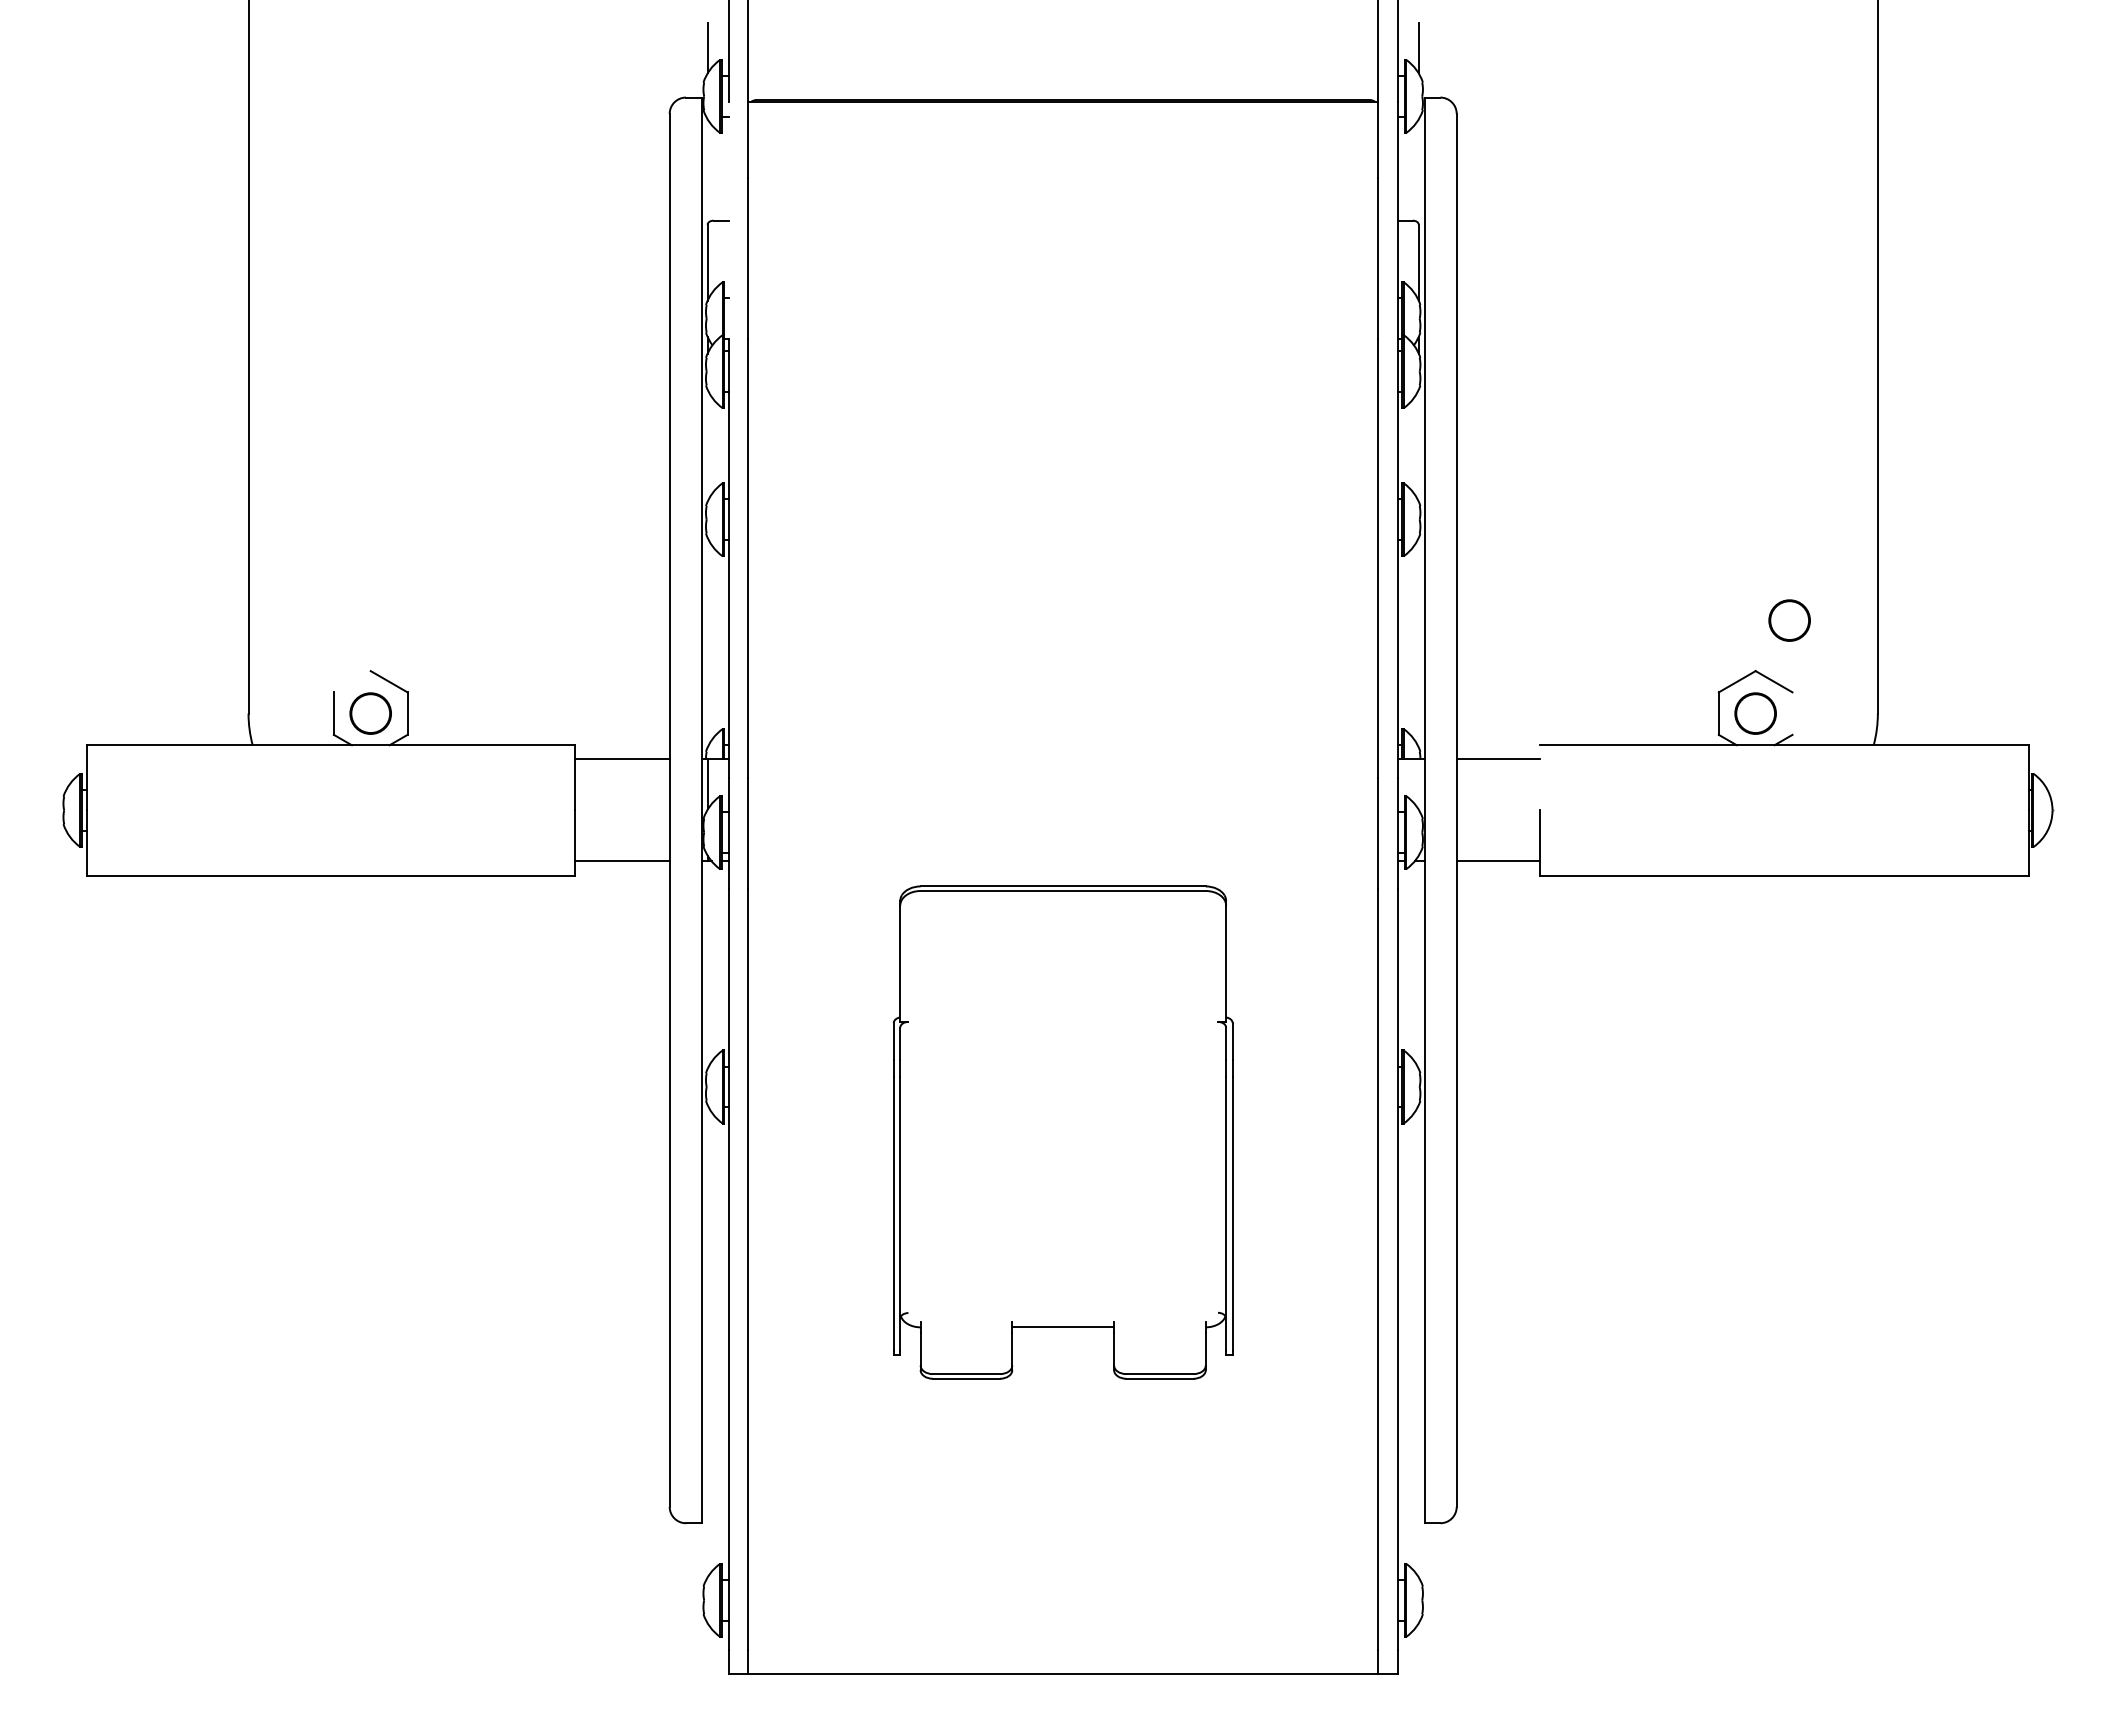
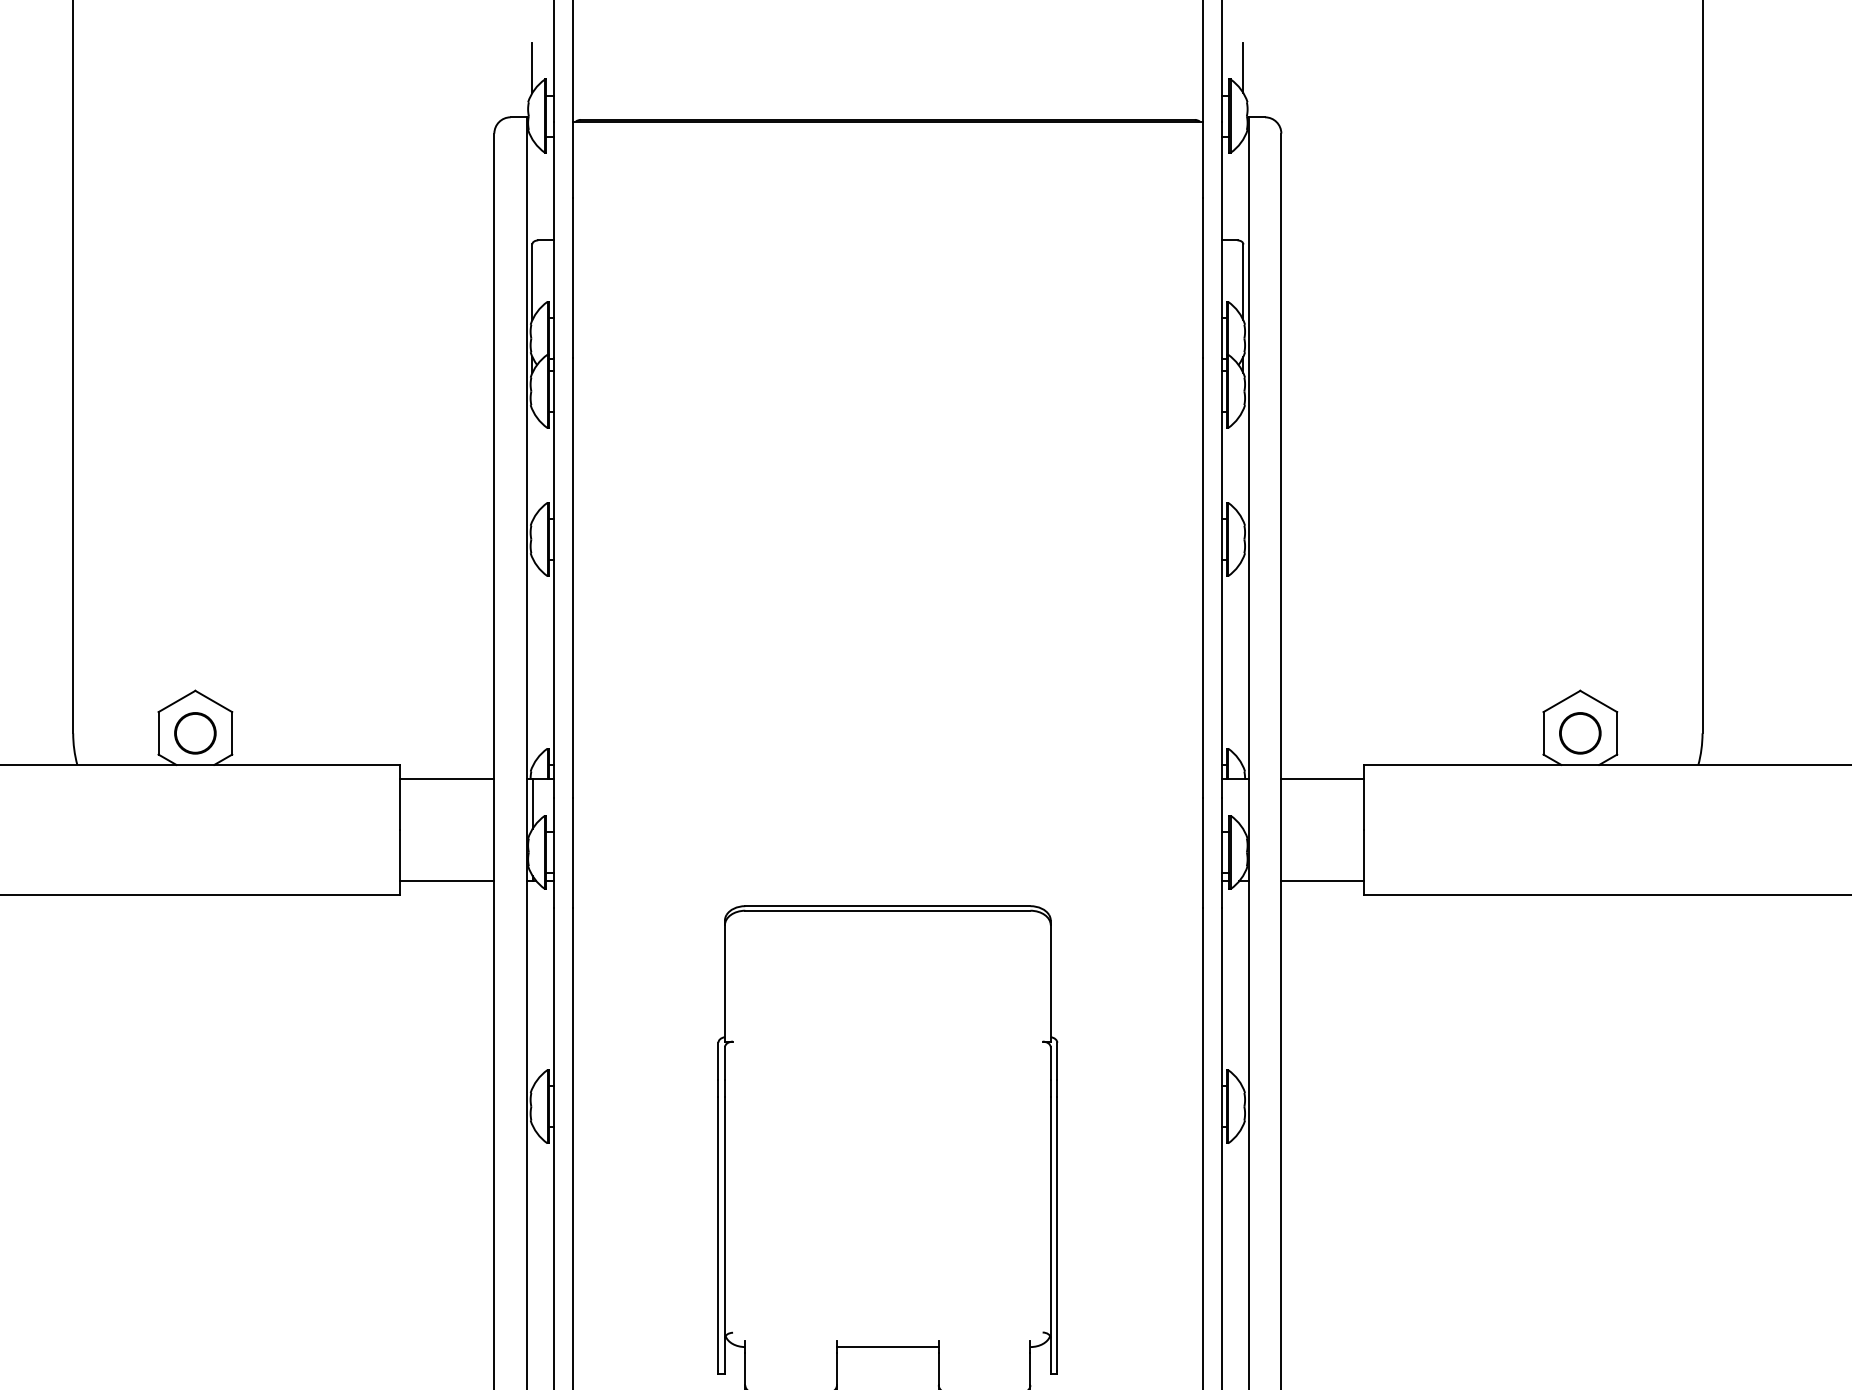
line: (728, 219) -> (553, 239), added
circle: (1789, 620) -> (1614, 640), removed
line: (351, 681) -> (176, 701), added
line: (1792, 713) -> (1617, 733), added
line: (1539, 777) -> (1364, 797), added

